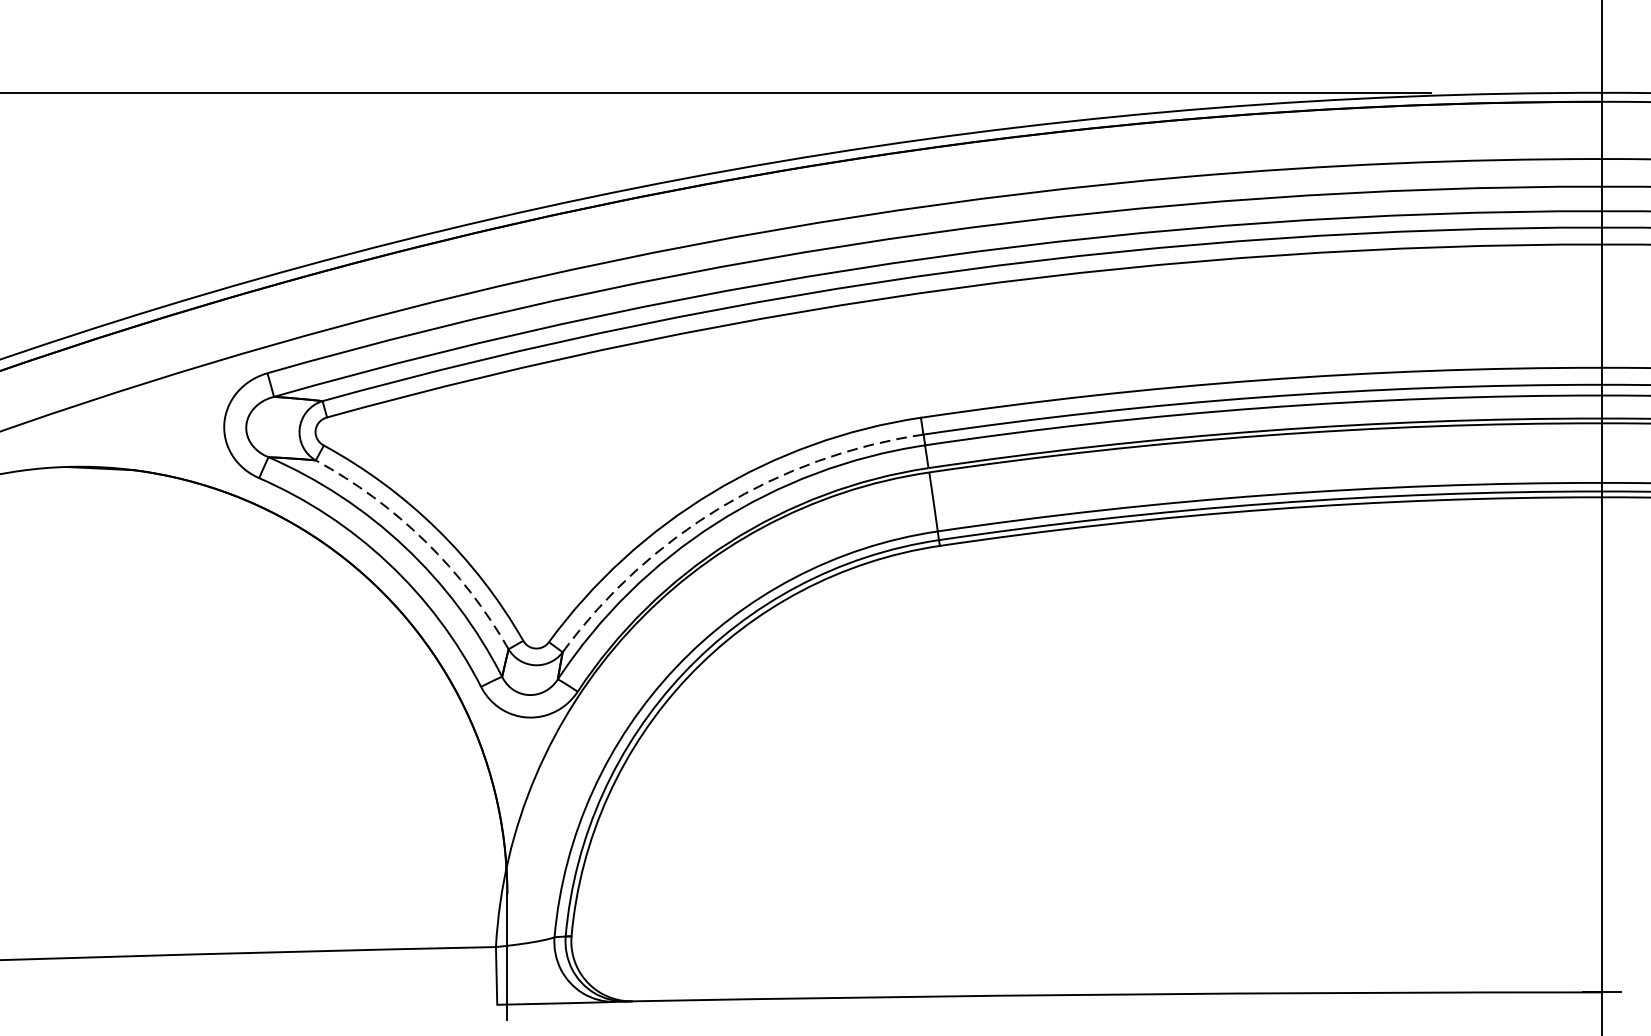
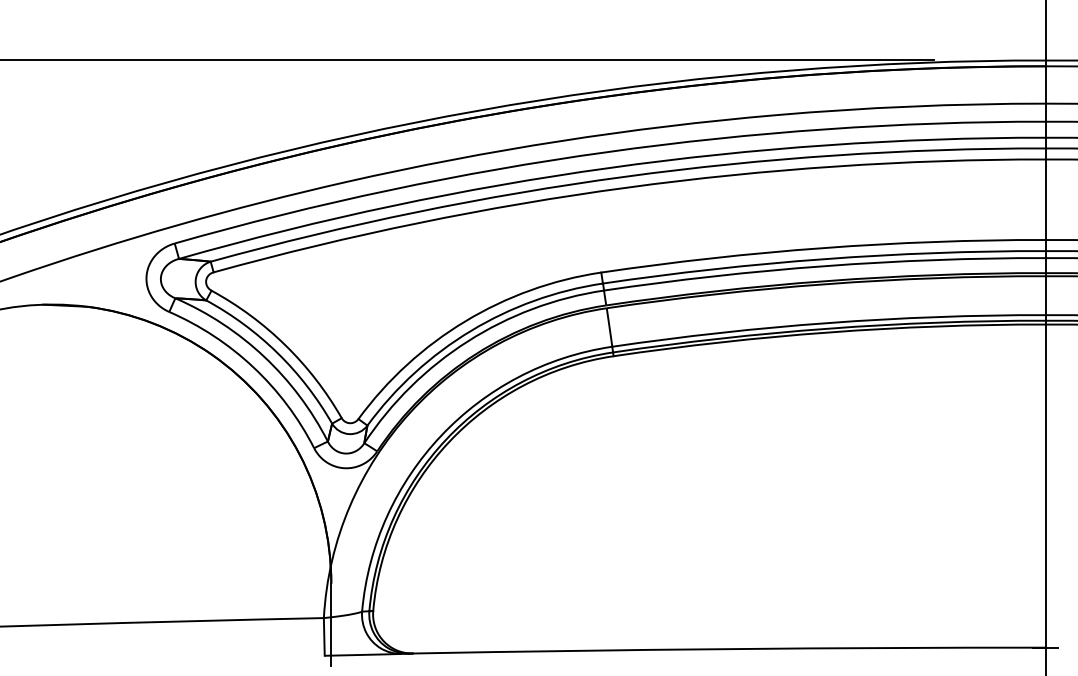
arc: (720, 506) -> (470, 330), dashed -> solid
arc: (424, 541) -> (277, 353), dashed -> solid

